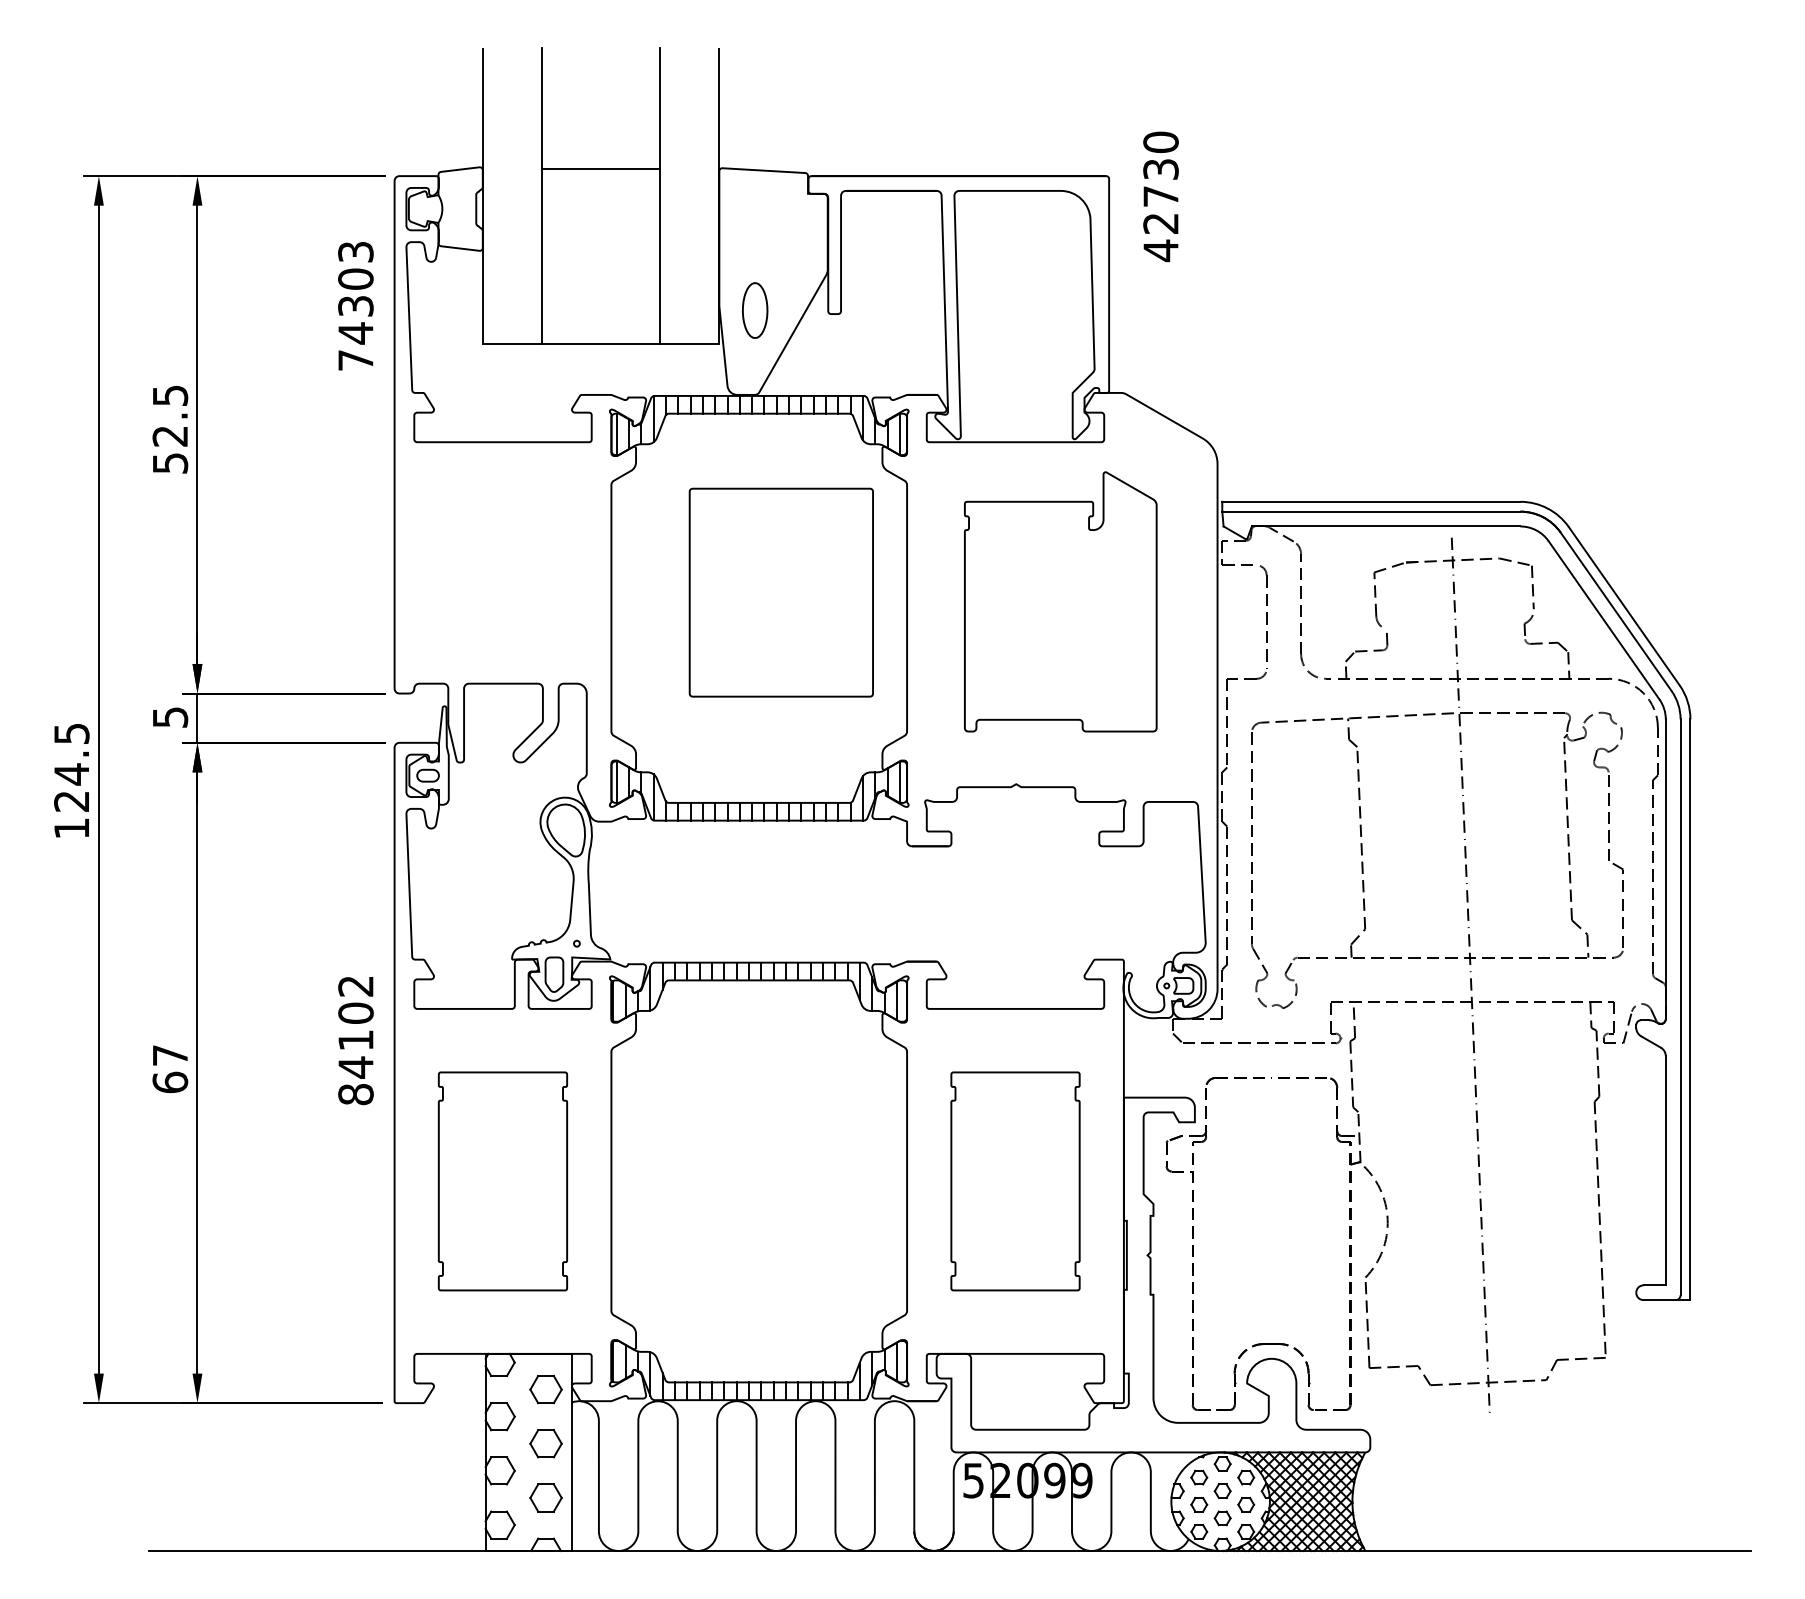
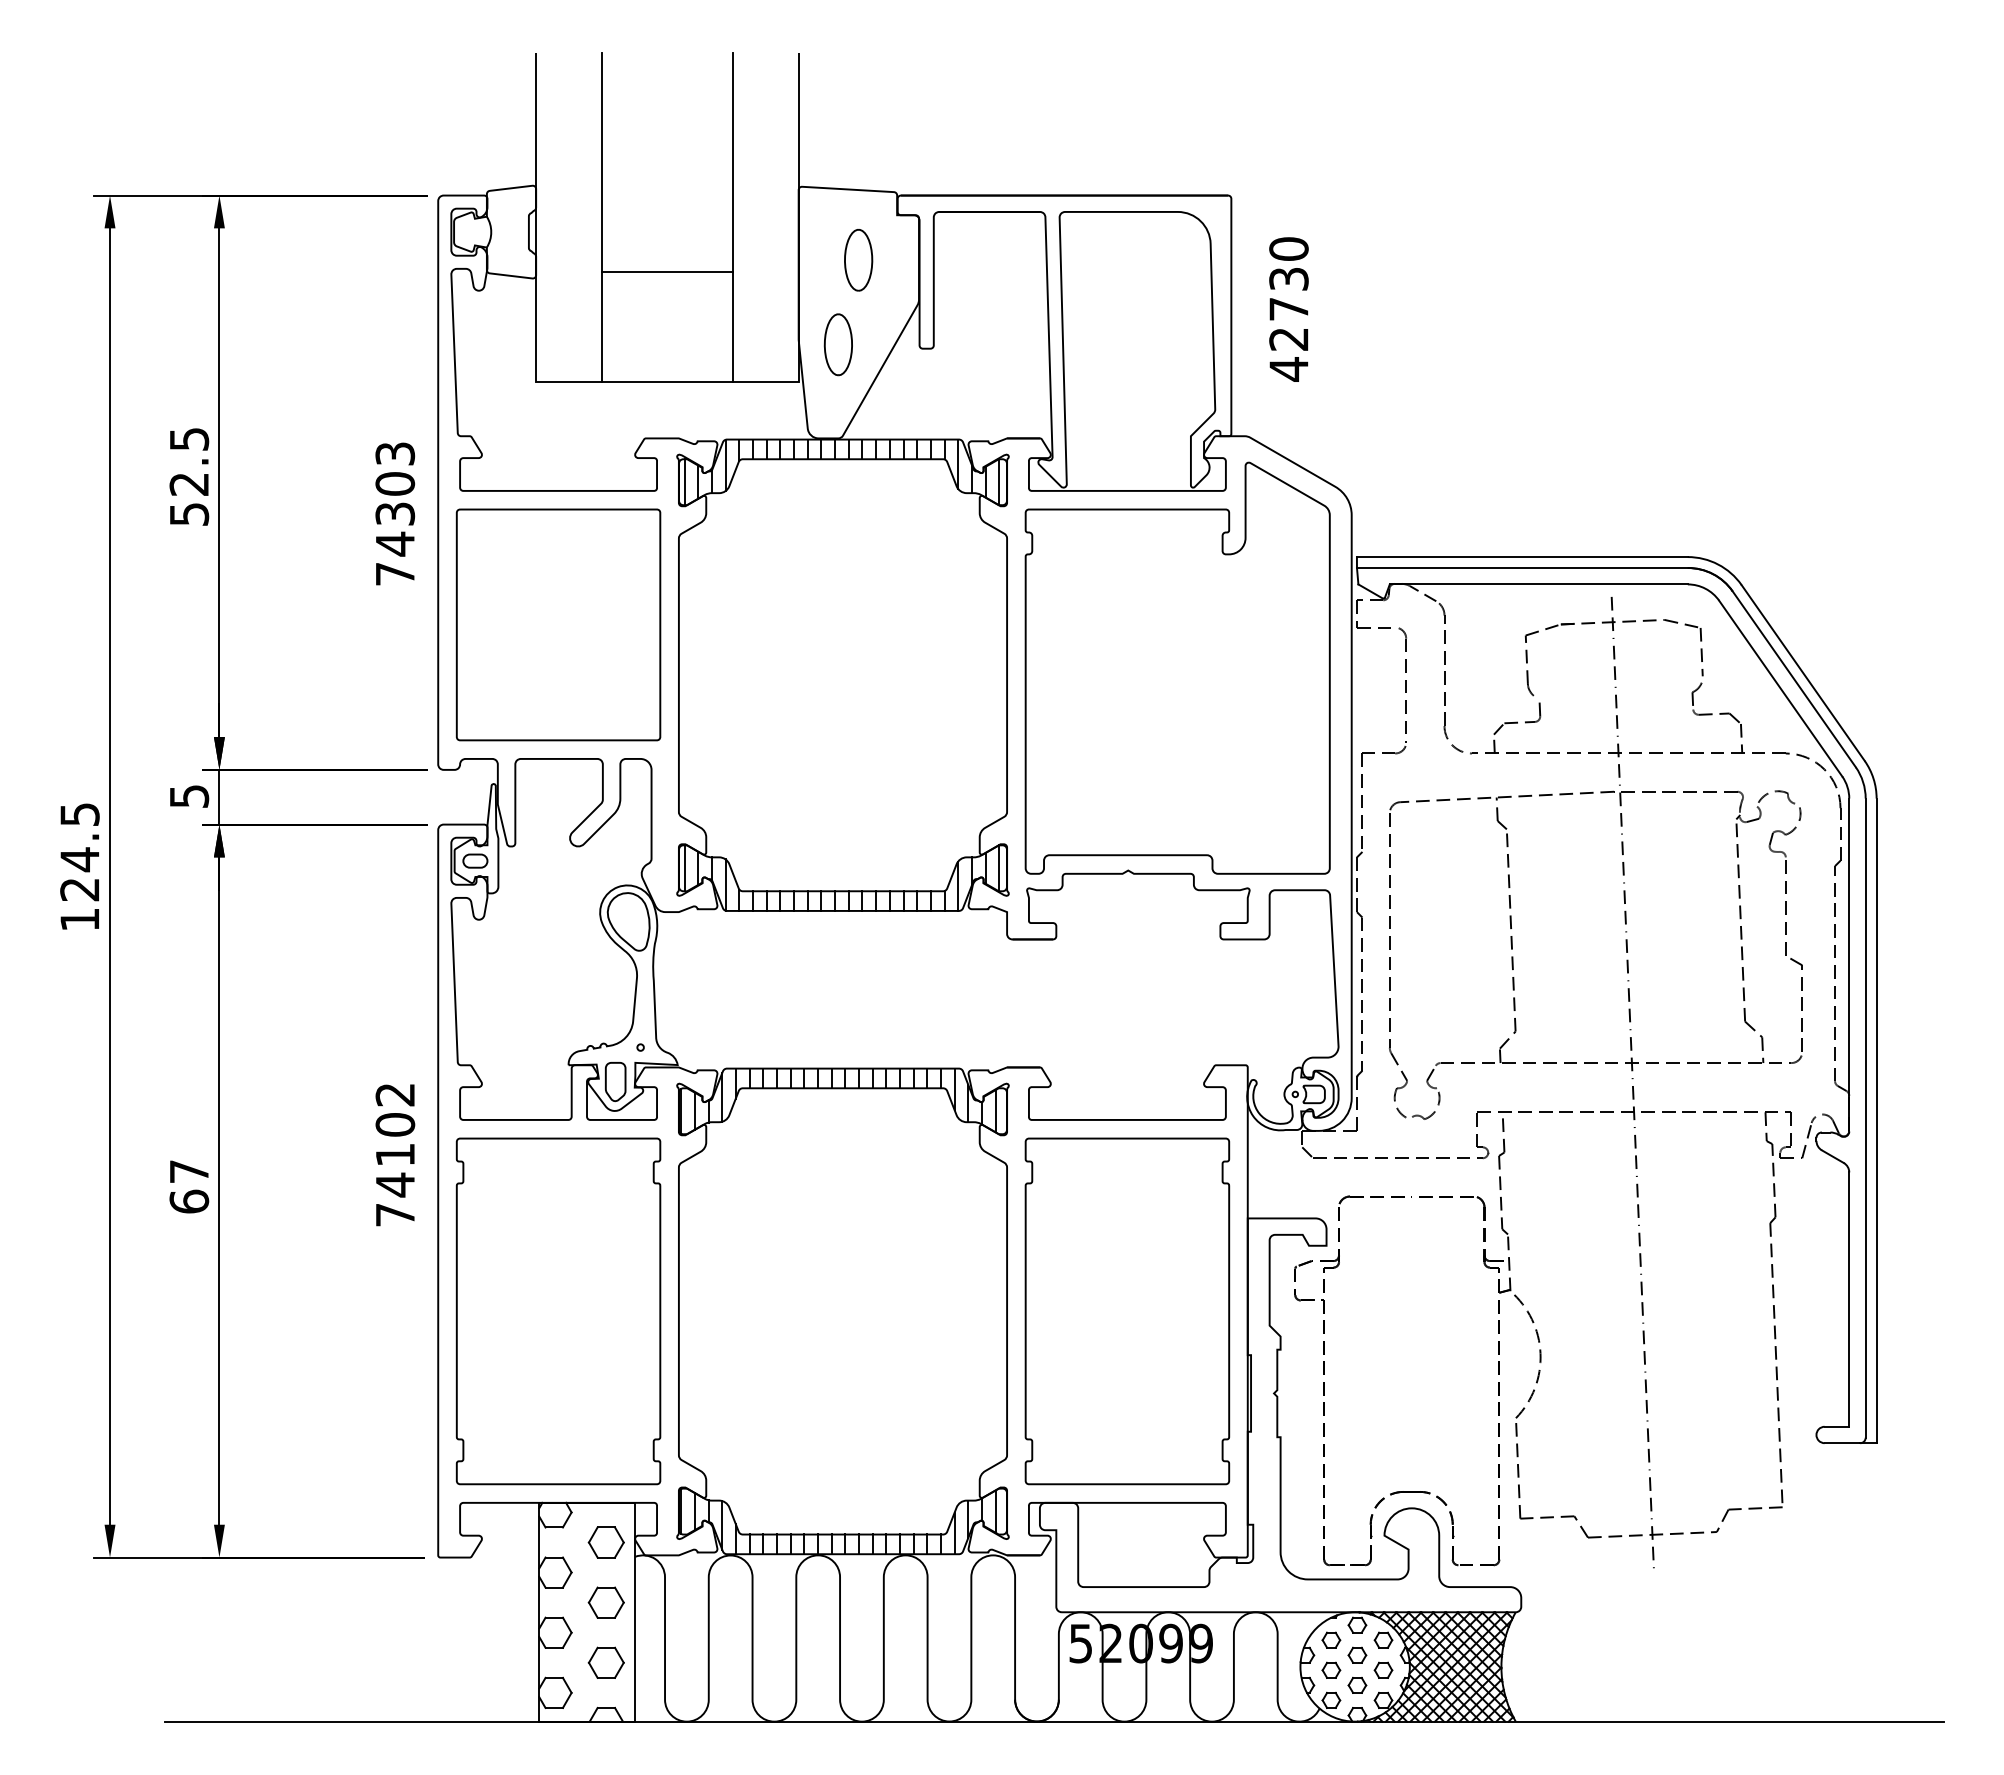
line: (601, 168) -> (667, 272), moved
text: (1160, 196) -> (1288, 309), moved
part: (773, 234) -> (858, 260), added
text: (356, 305) -> (395, 513), moved
part: (781, 592) -> (558, 624), moved
part: (1060, 601) -> (1177, 667), size x1.43
text: (356, 1094) -> (395, 1214), 84102 -> 74102
part: (502, 1181) -> (558, 1311), size x1.43
part: (1015, 1181) -> (1127, 1311), size x1.43

